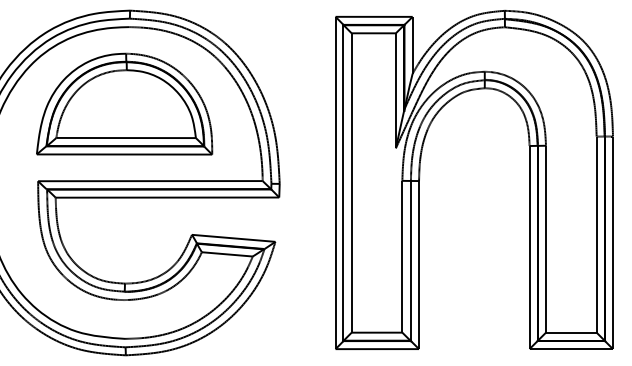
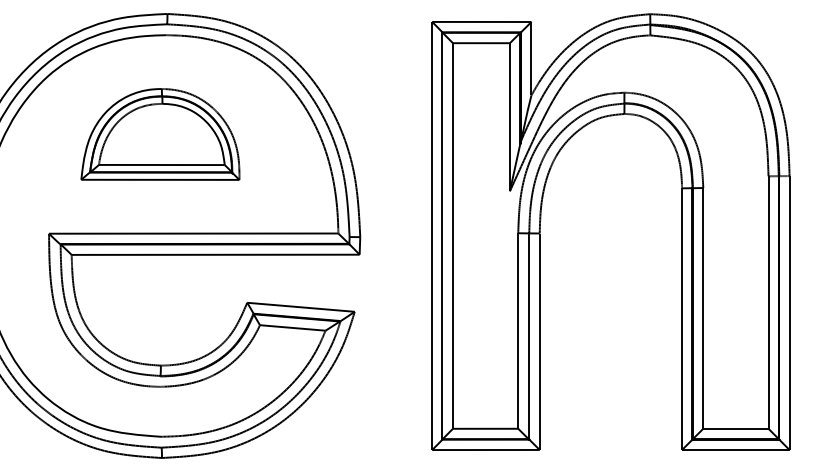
part: (124, 104) -> (160, 134), size x0.7

